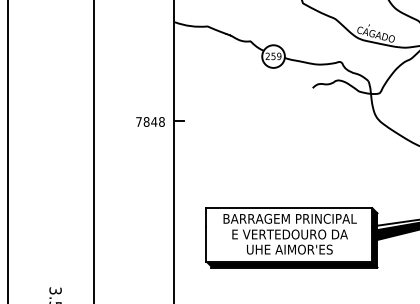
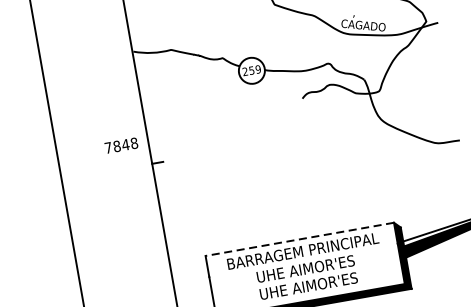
text: (150, 121) -> (121, 145), moved
line: (288, 208) -> (299, 239), solid -> dashed
text: (289, 234) -> (305, 269), E VERTEDOURO DA -> UHE AIMOR'ES

